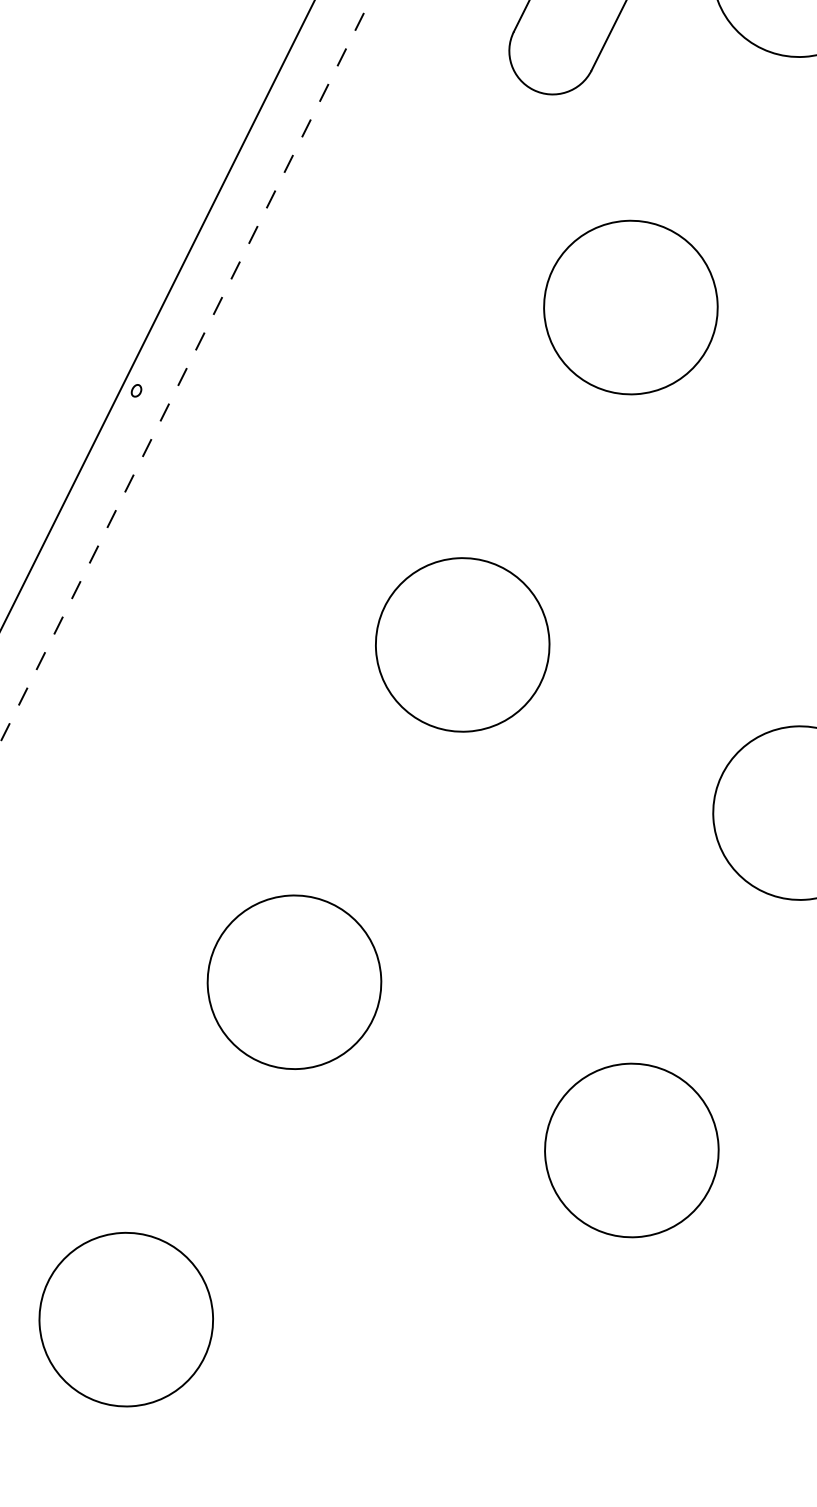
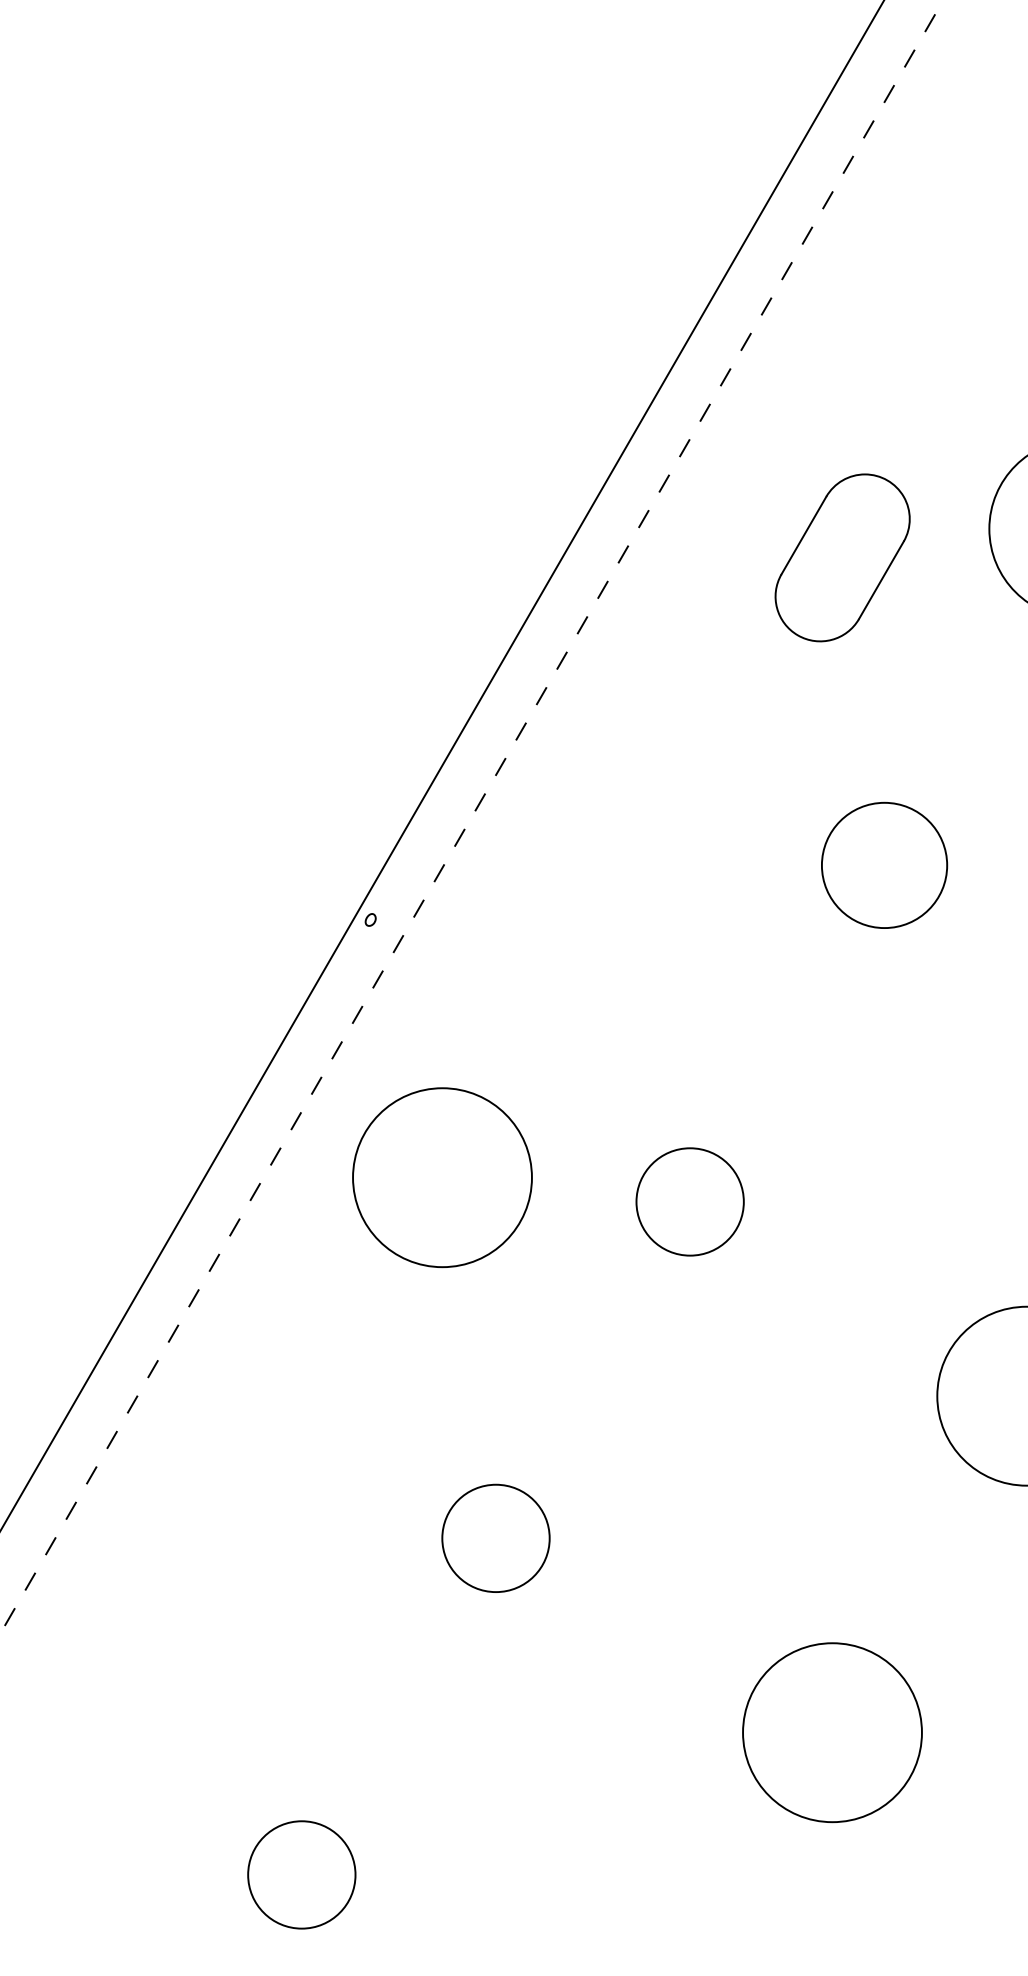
circle: (630, 306) -> (884, 864), size x0.7
circle: (221, 635) -> (442, 1177), added
circle: (461, 644) -> (689, 1201), size x0.6
circle: (293, 981) -> (495, 1537), size x0.6
circle: (126, 1319) -> (301, 1874), size x0.6

